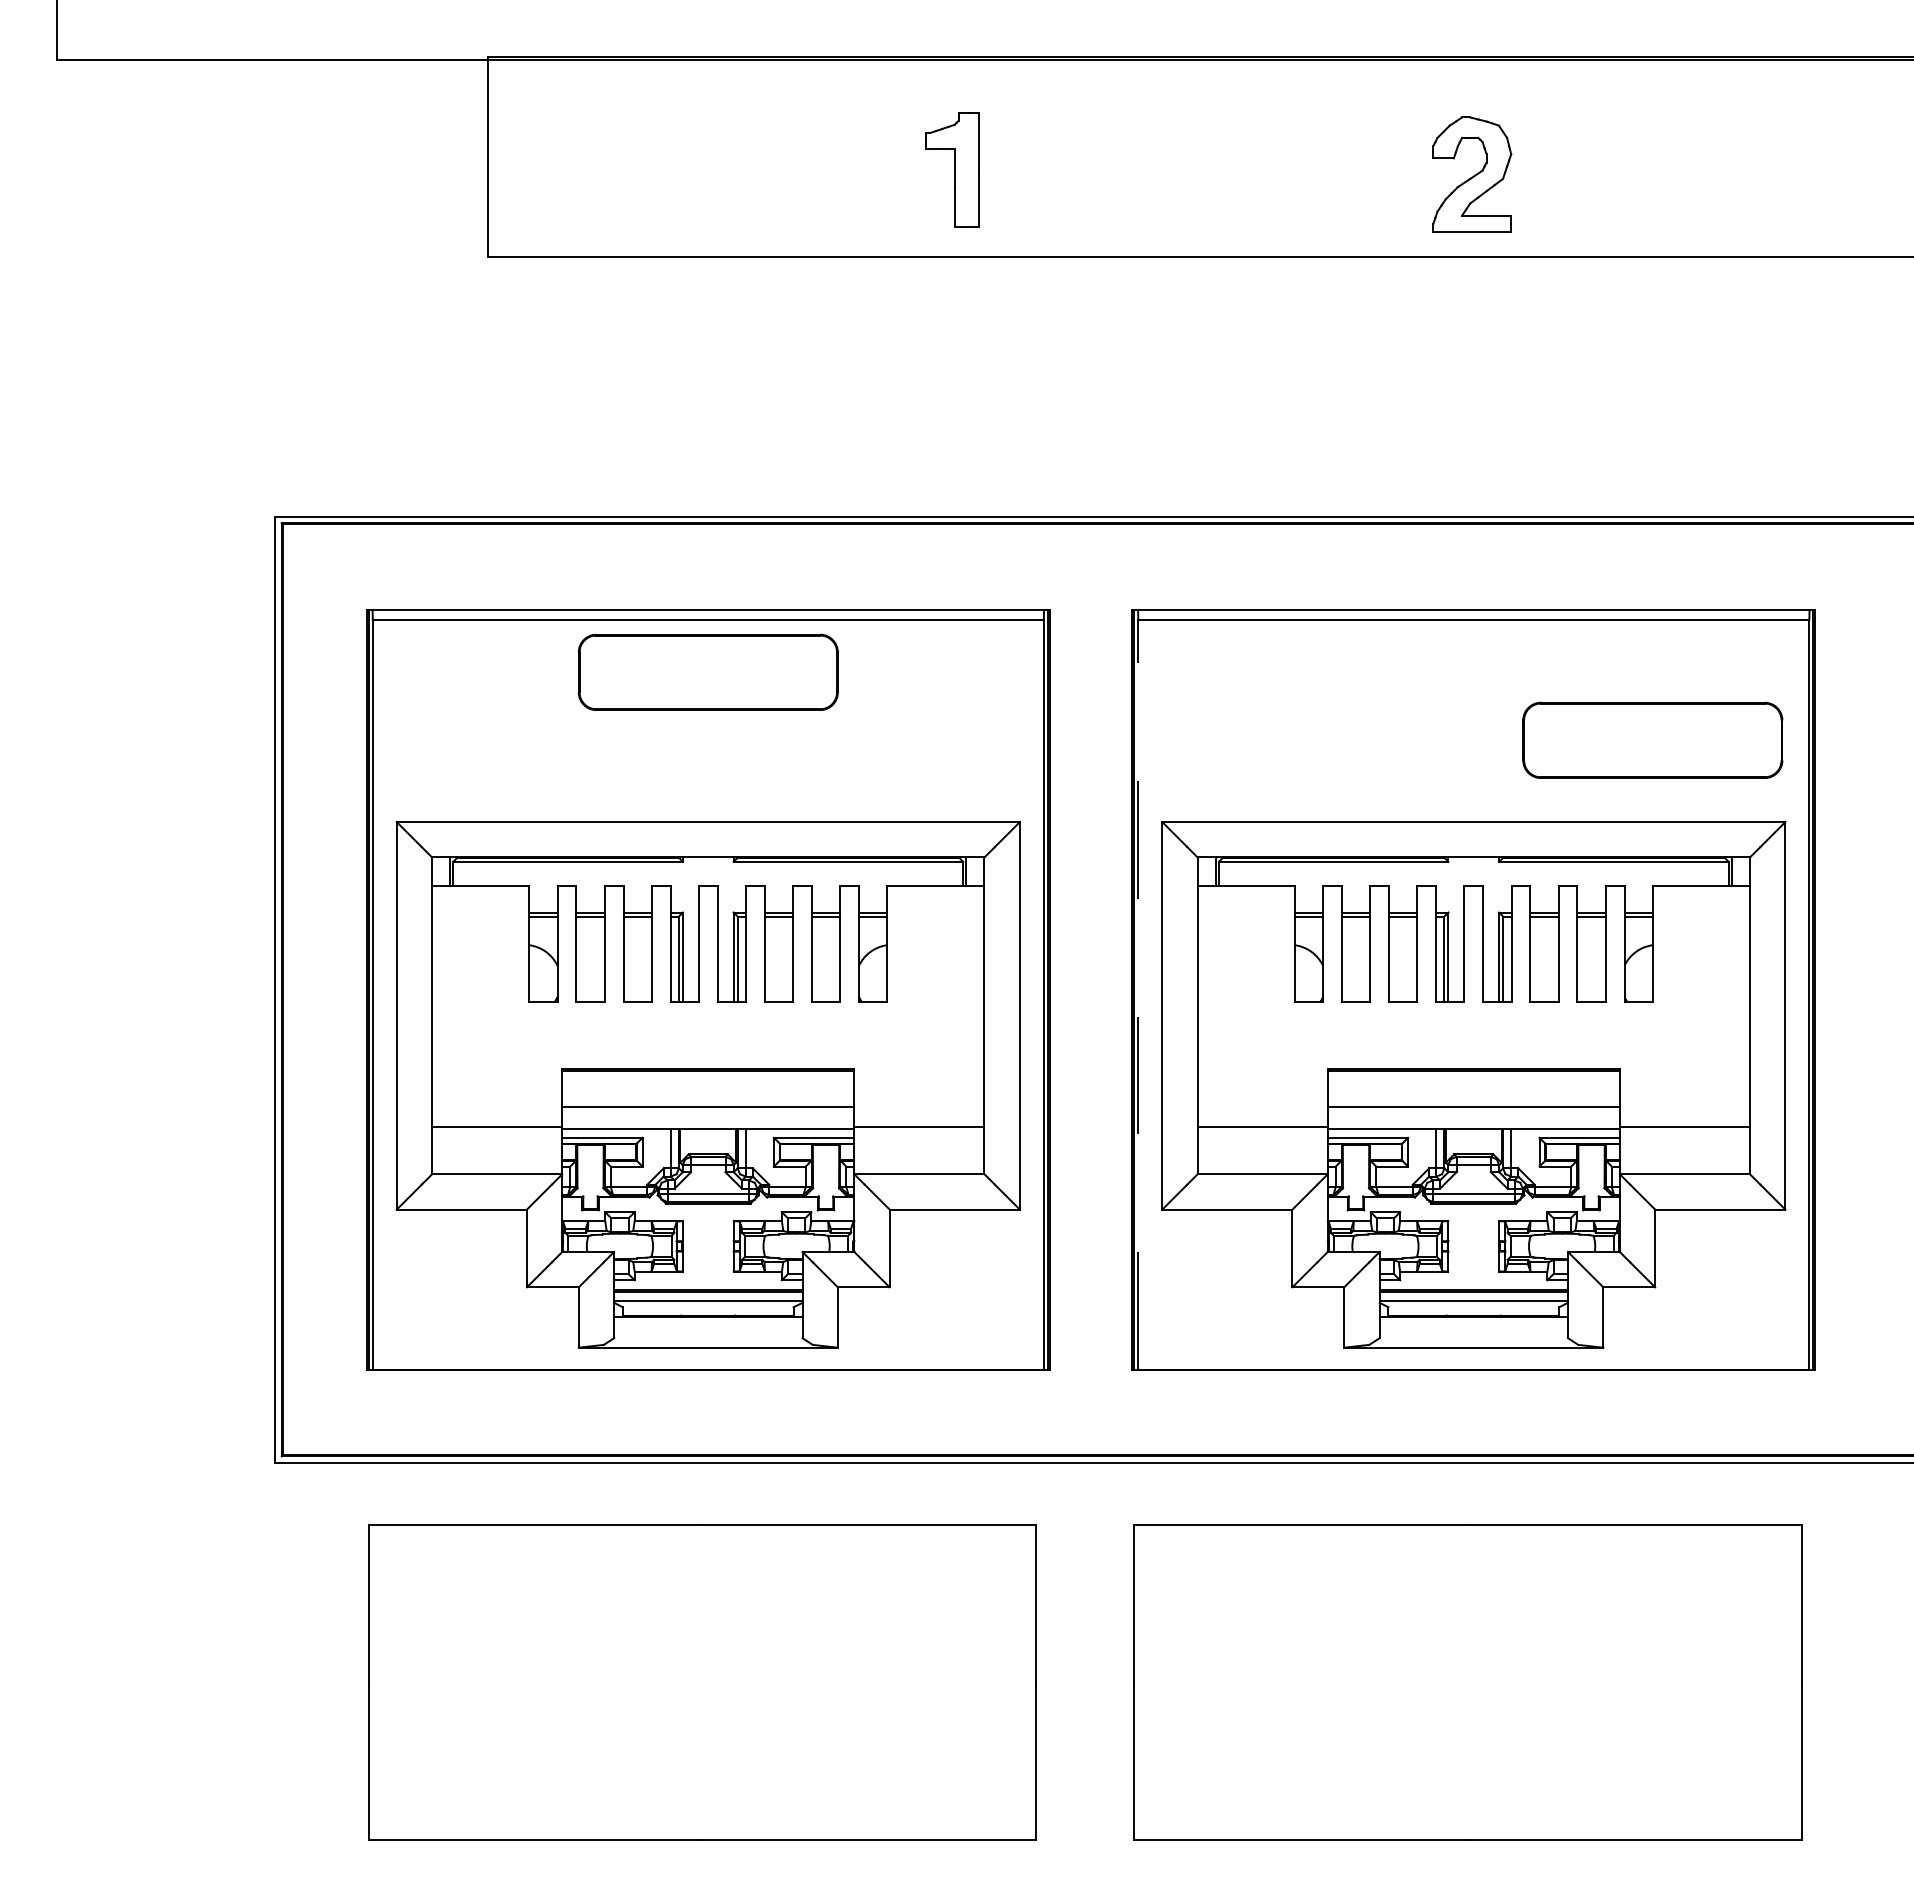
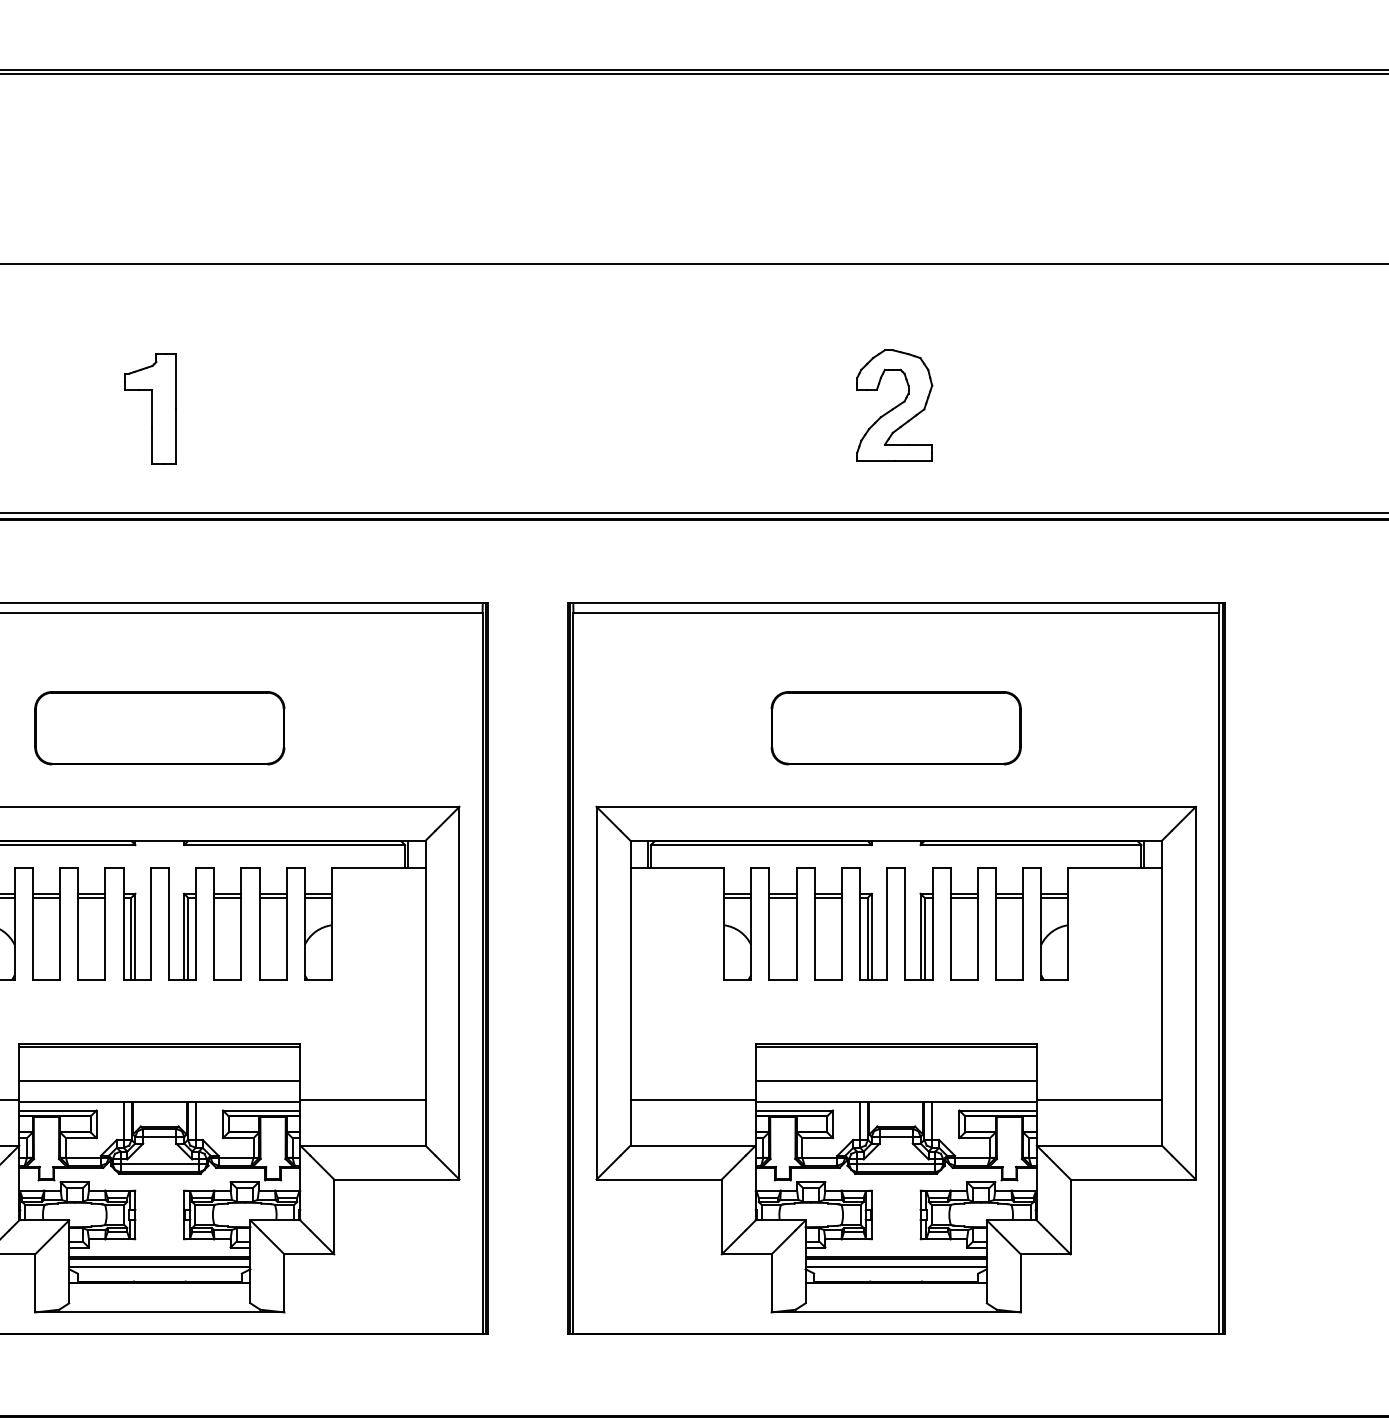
part: (952, 169) -> (150, 408), moved
part: (1472, 174) -> (894, 405), moved
part: (707, 671) -> (159, 727), moved
part: (1652, 739) -> (895, 727), moved
line: (1138, 995) -> (573, 973), dashed -> solid

